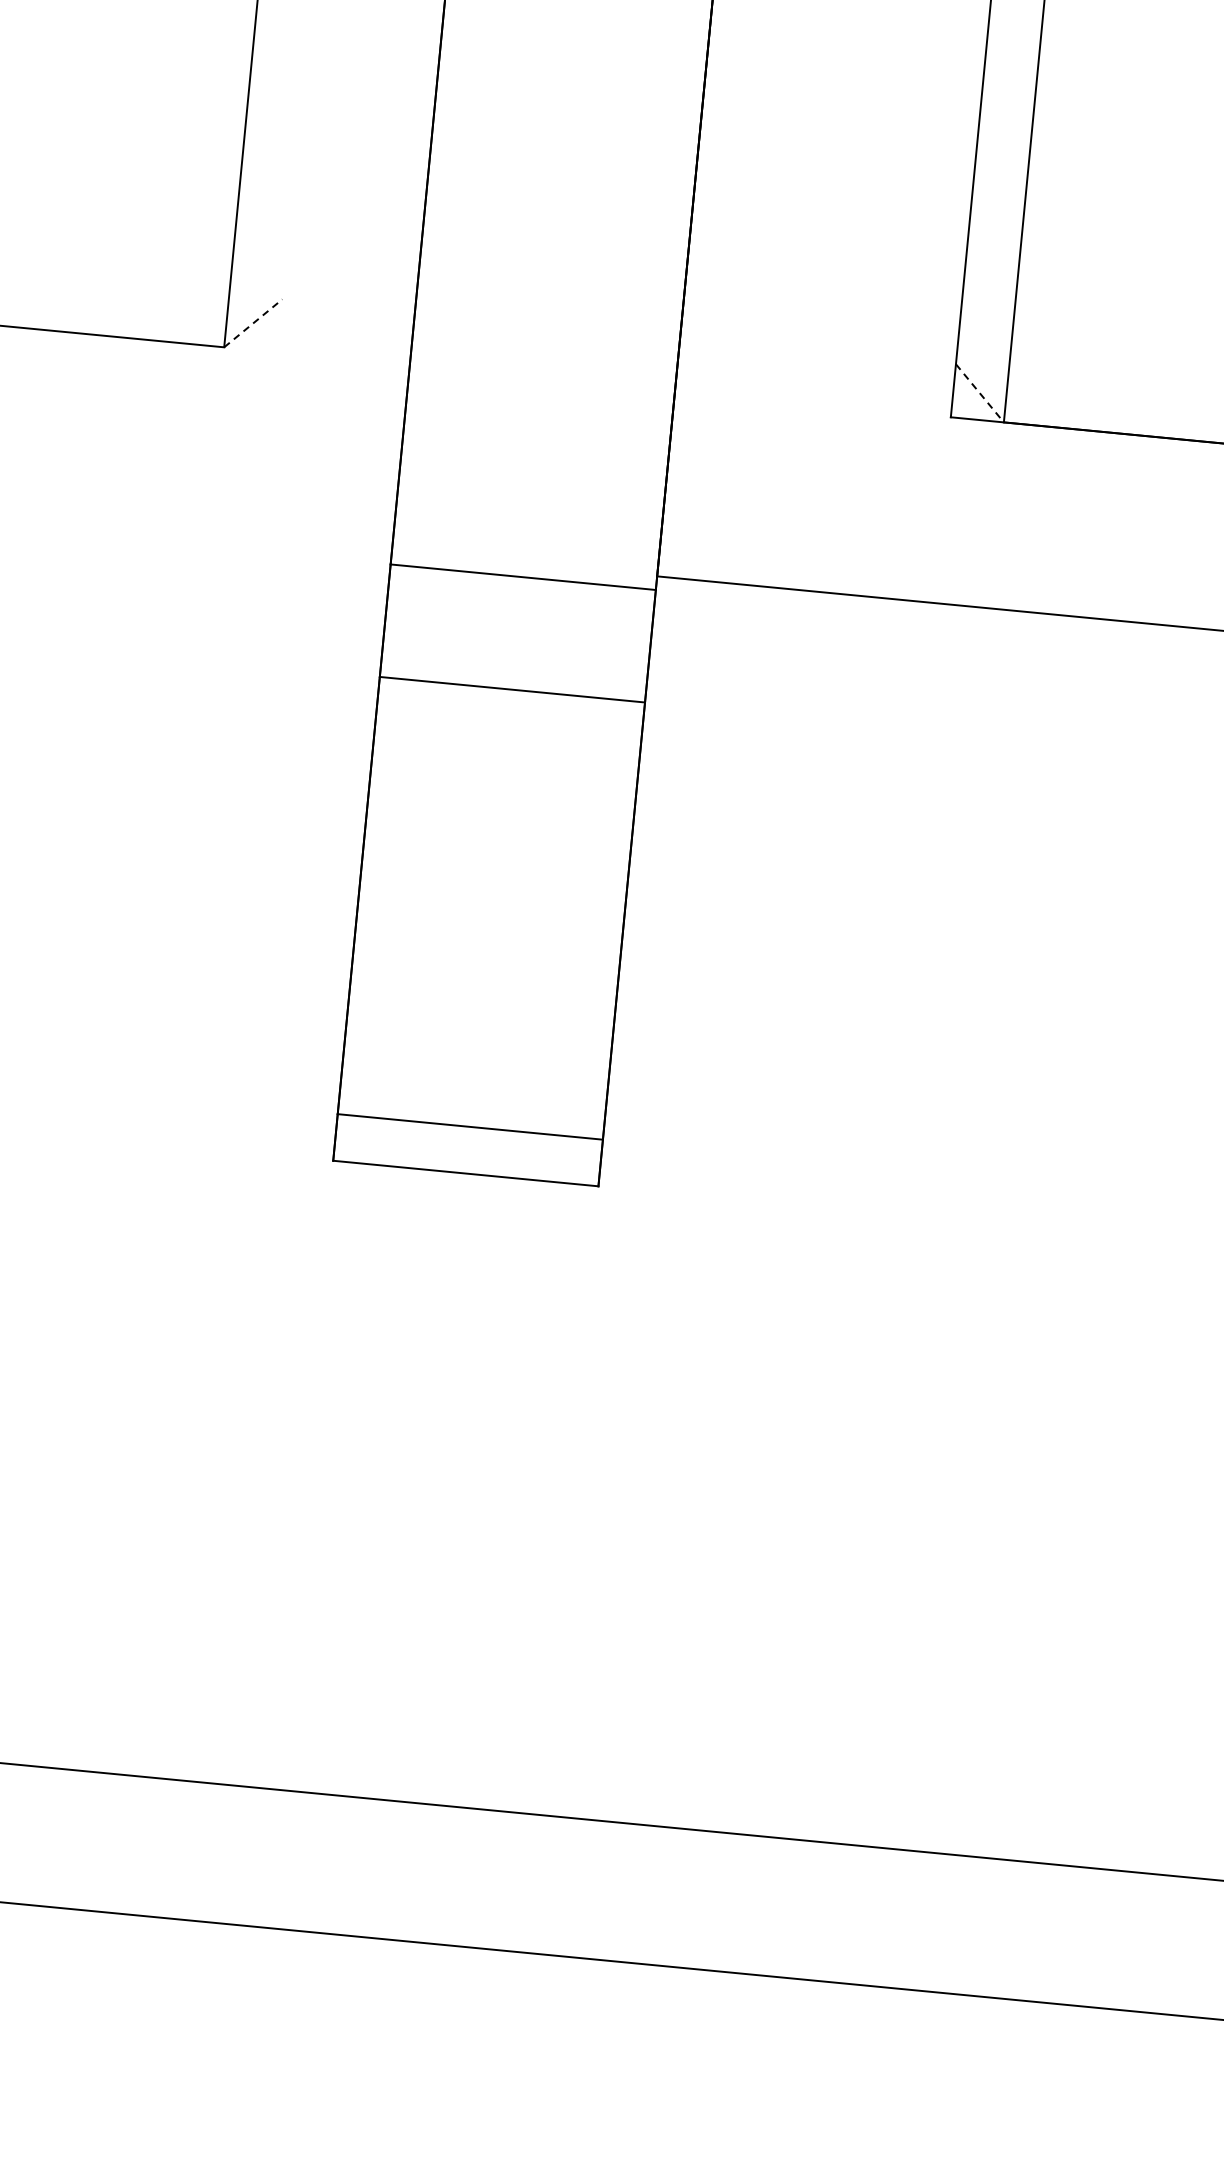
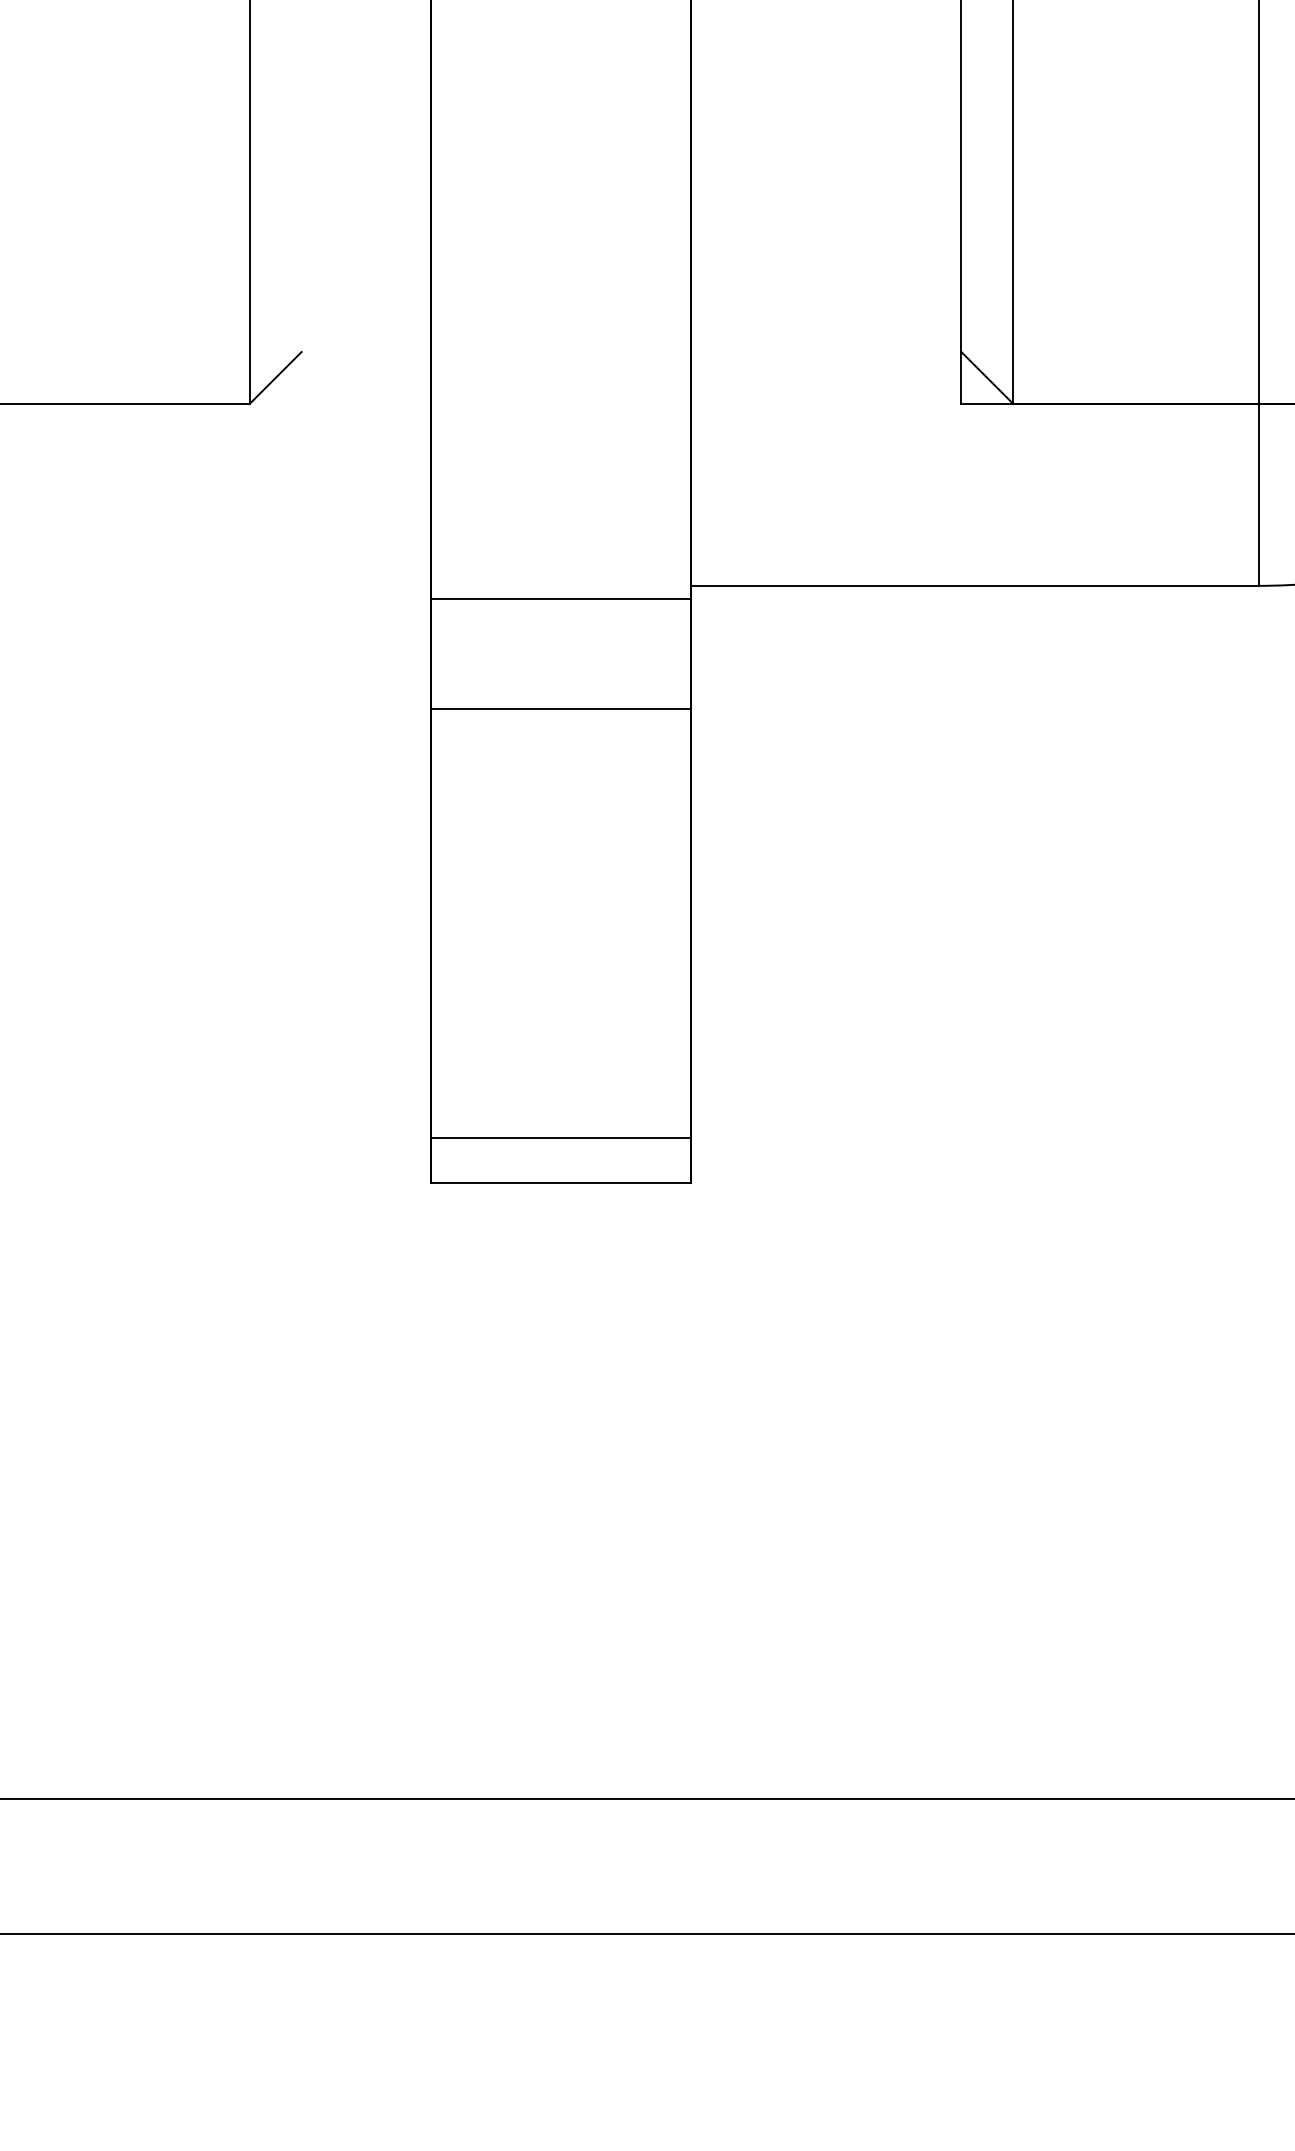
line: (253, 323) -> (275, 378), dashed -> solid
line: (979, 393) -> (987, 378), dashed -> solid

